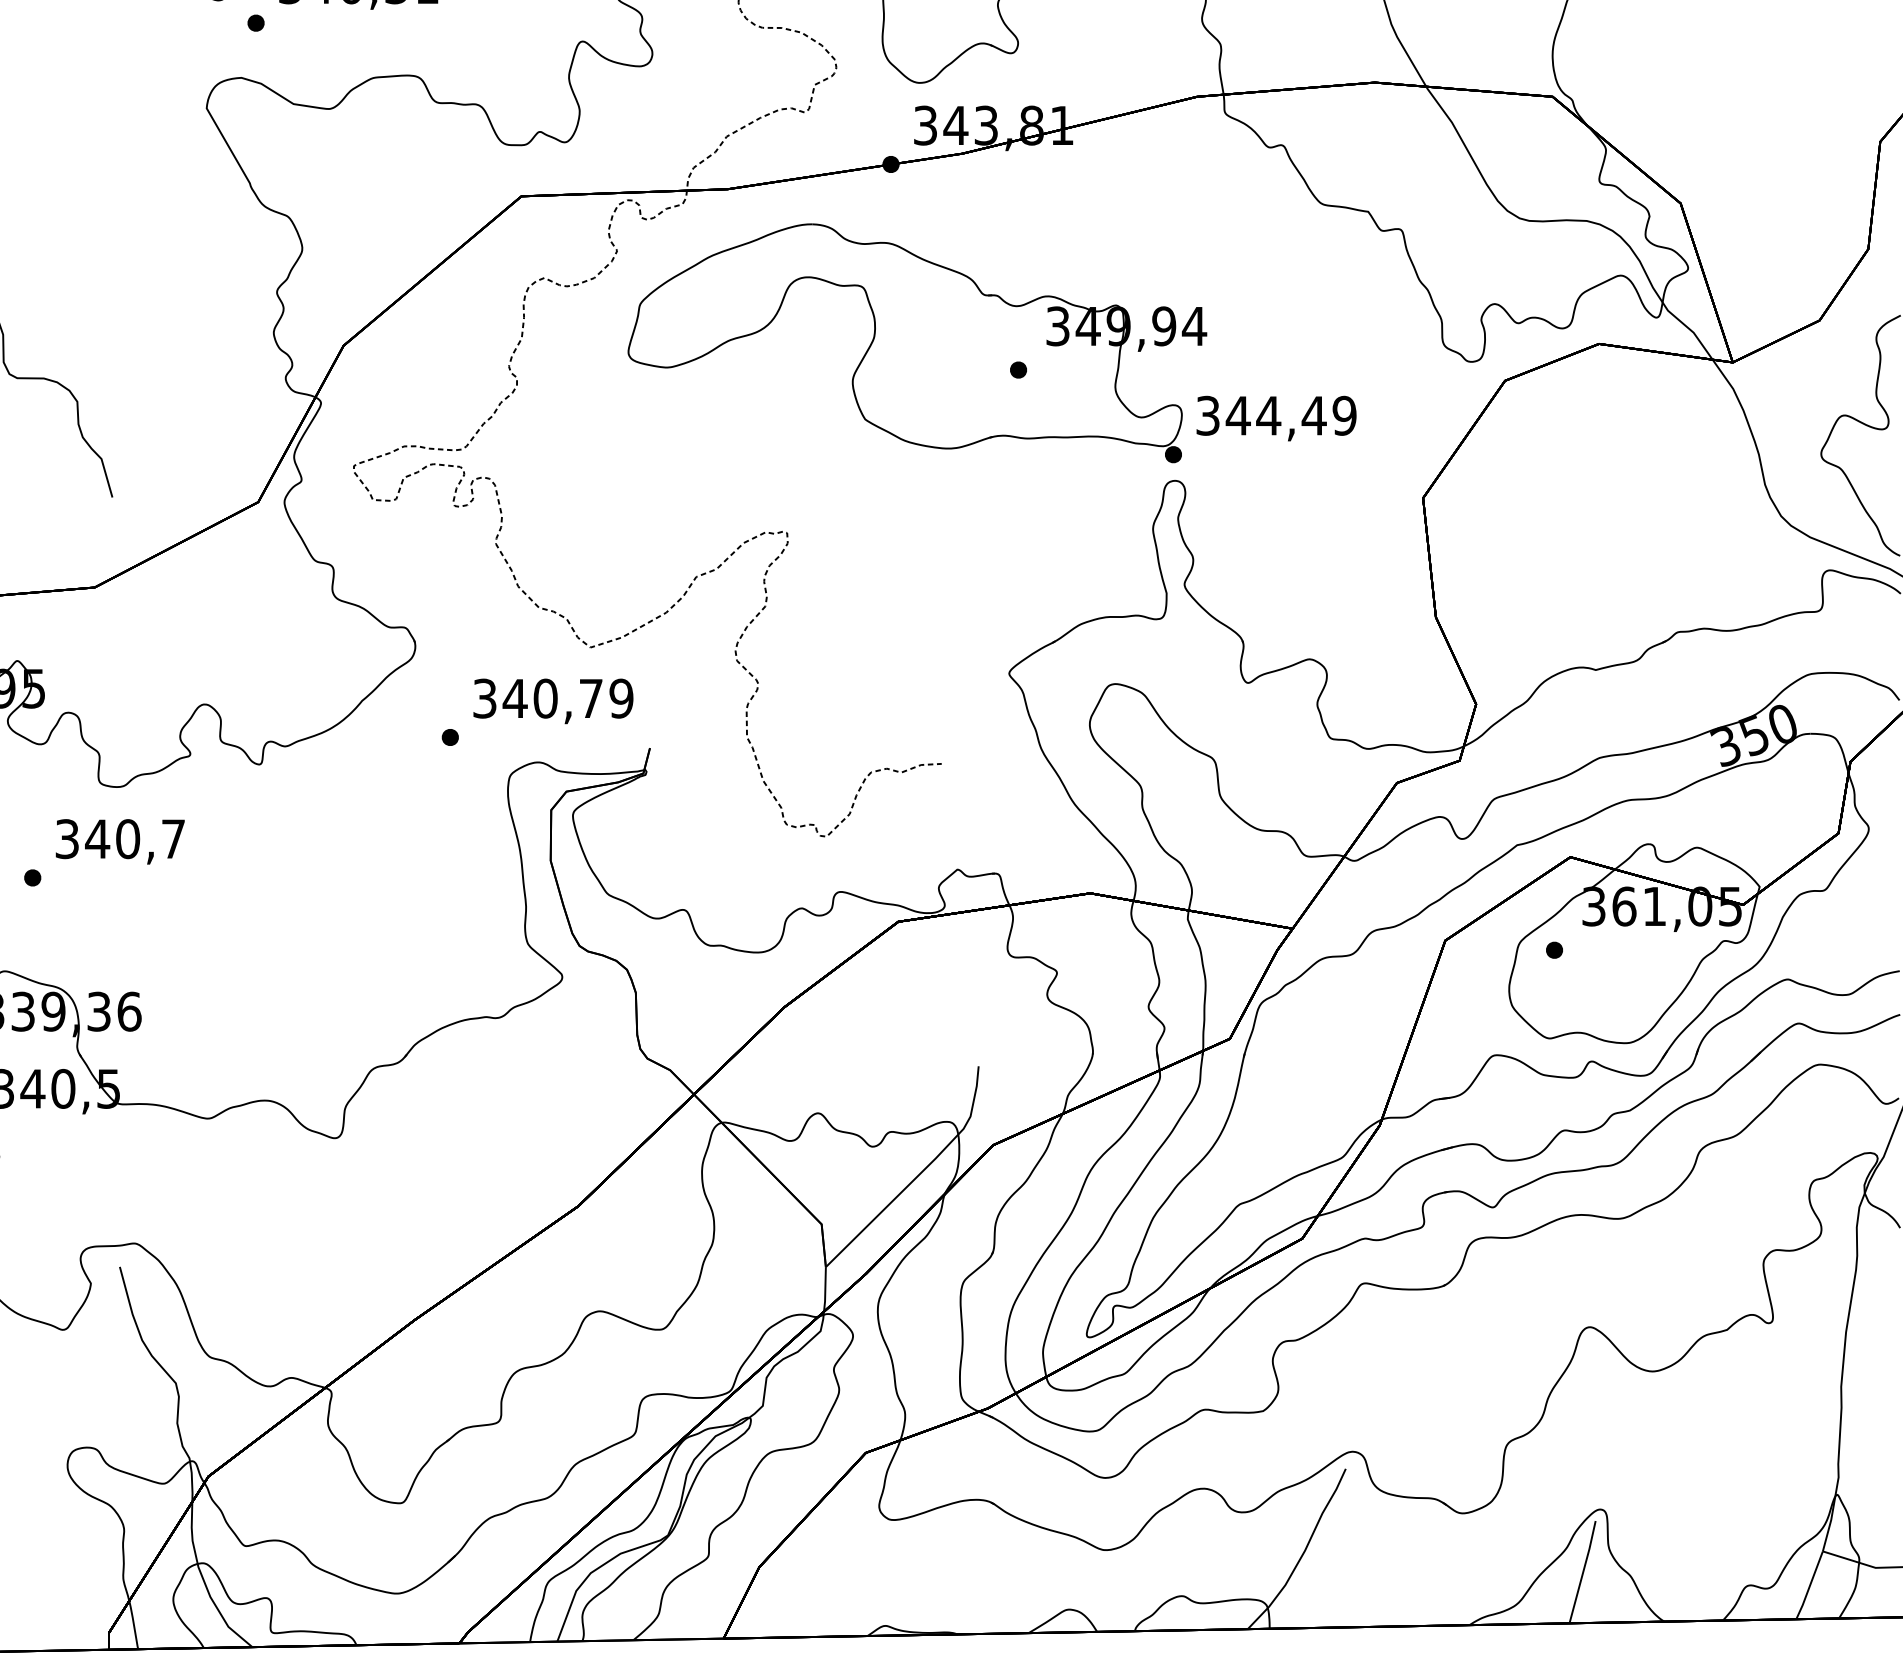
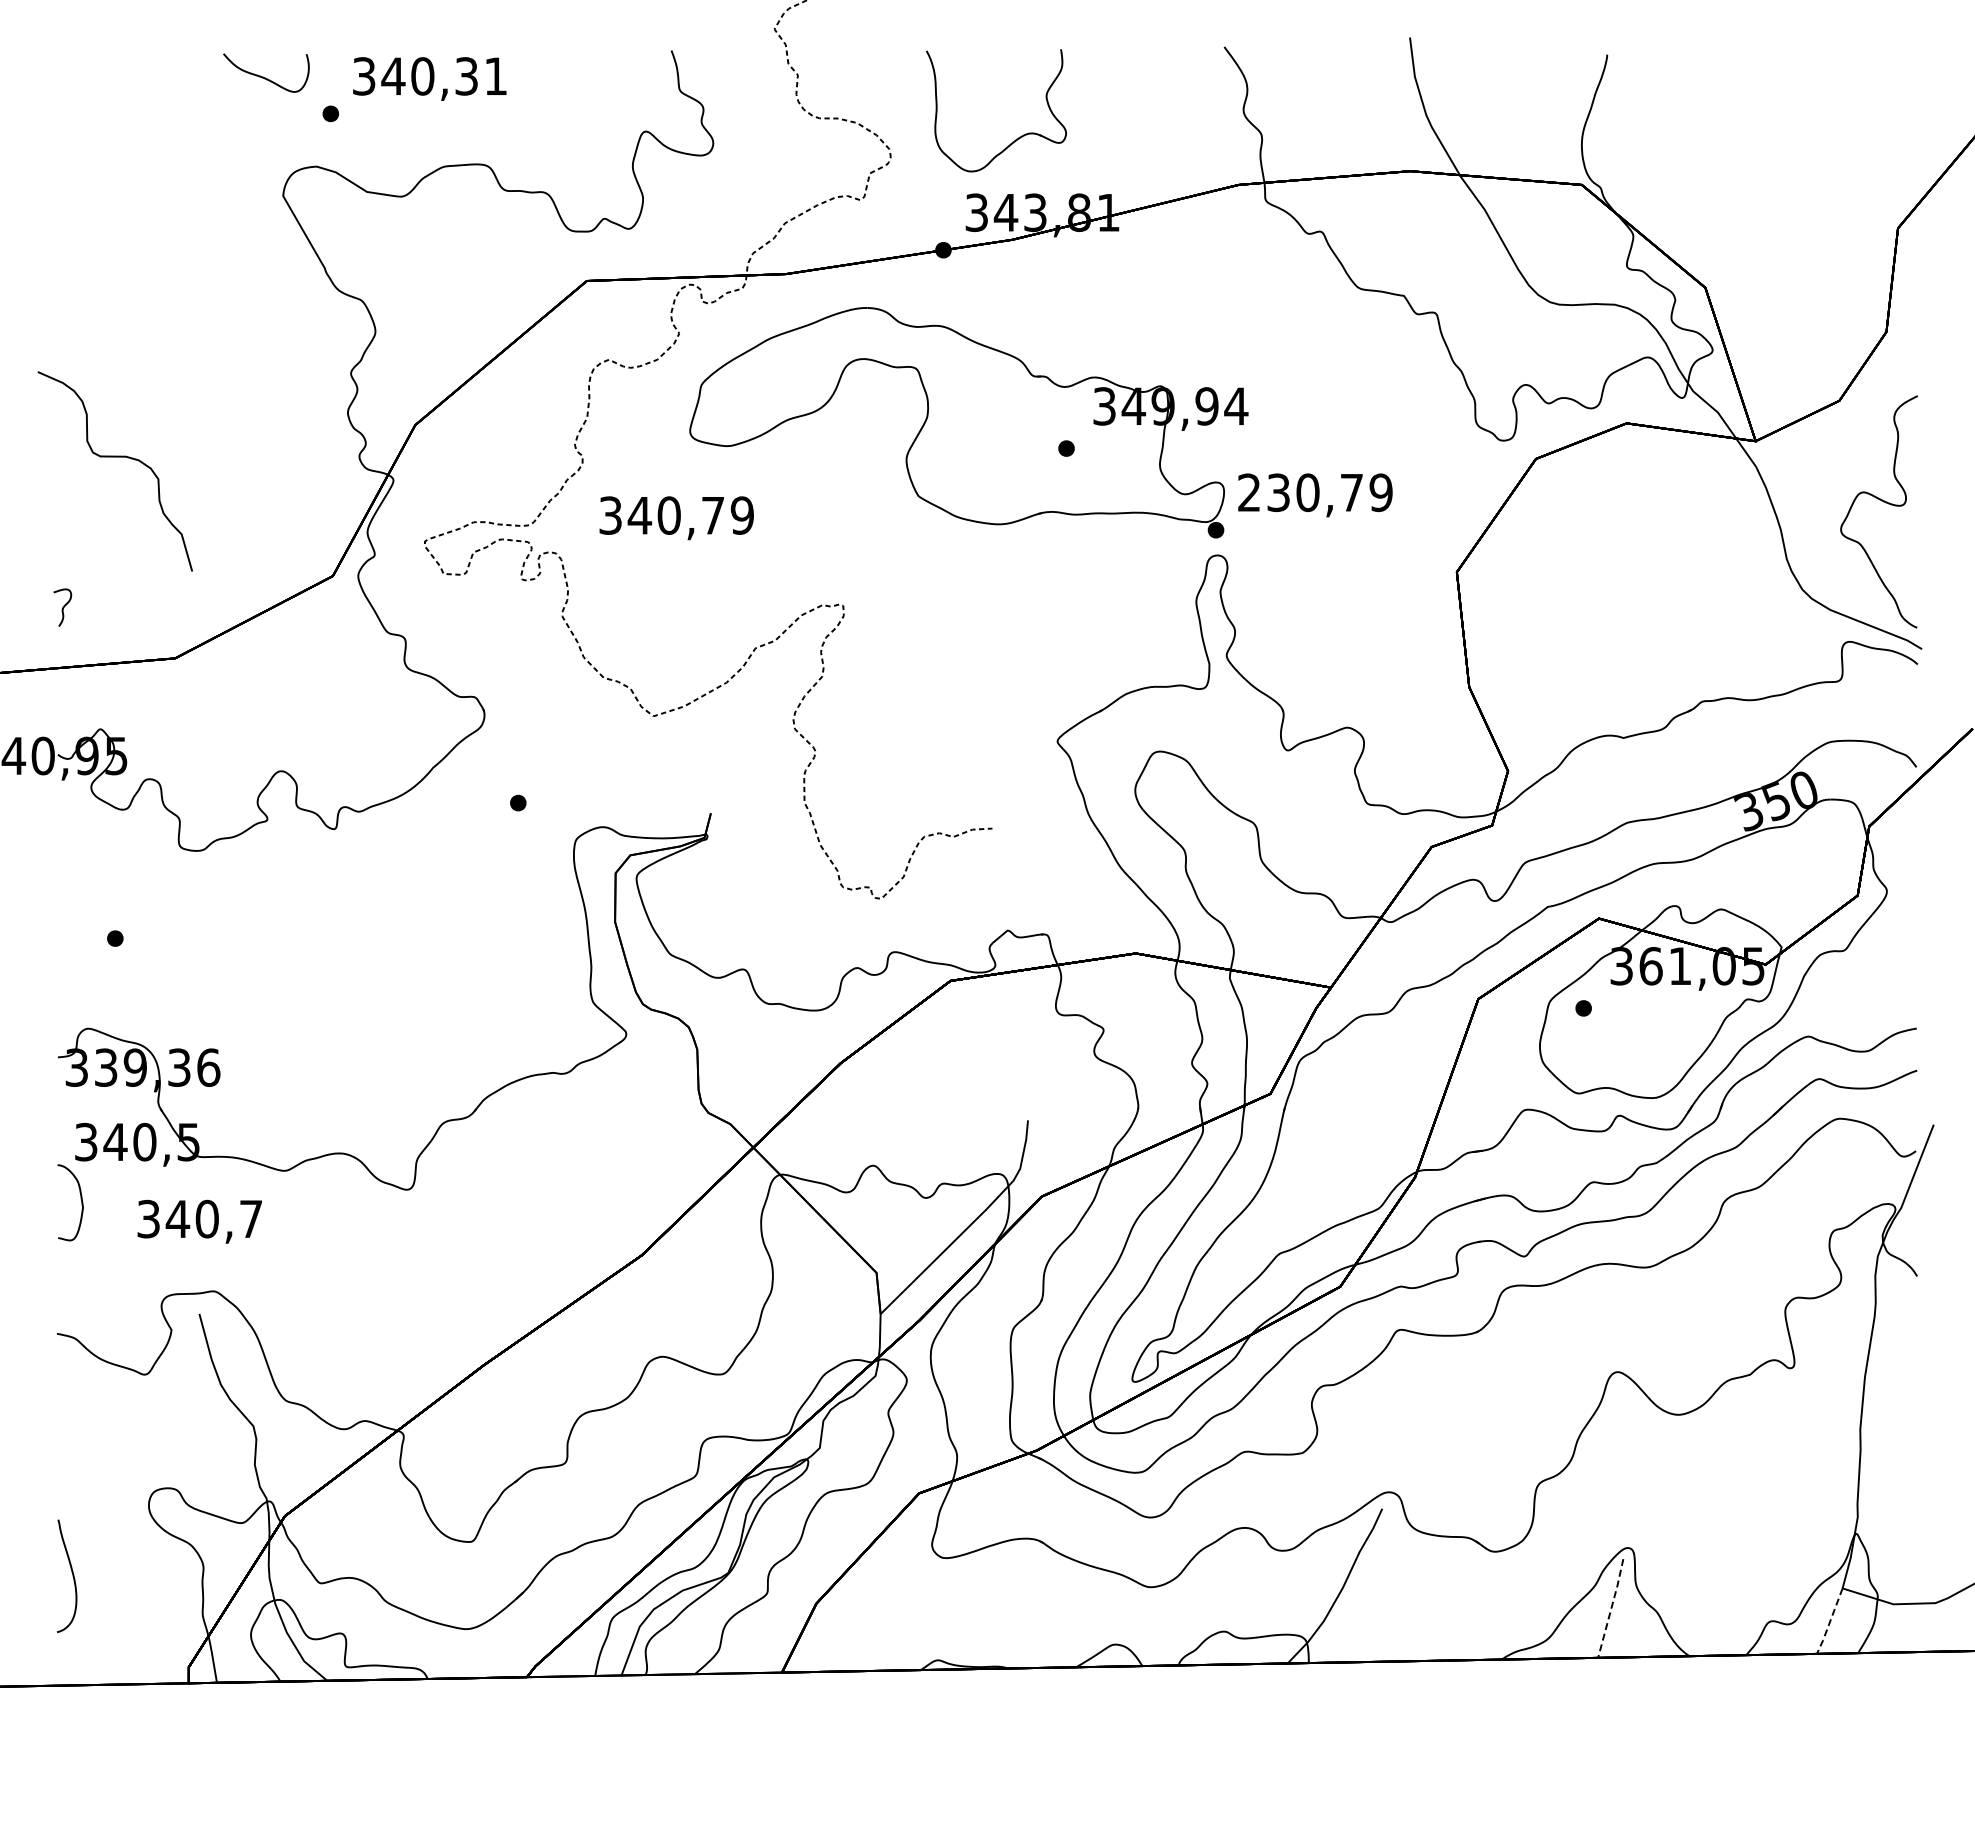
text: (1261, 415) -> (1300, 492), 344,49 -> 230,79
text: (553, 701) -> (676, 518), moved
text: (119, 841) -> (199, 1221), moved
line: (1583, 1572) -> (1611, 1608), solid -> dashed
line: (1809, 1586) -> (1829, 1622), solid -> dashed

